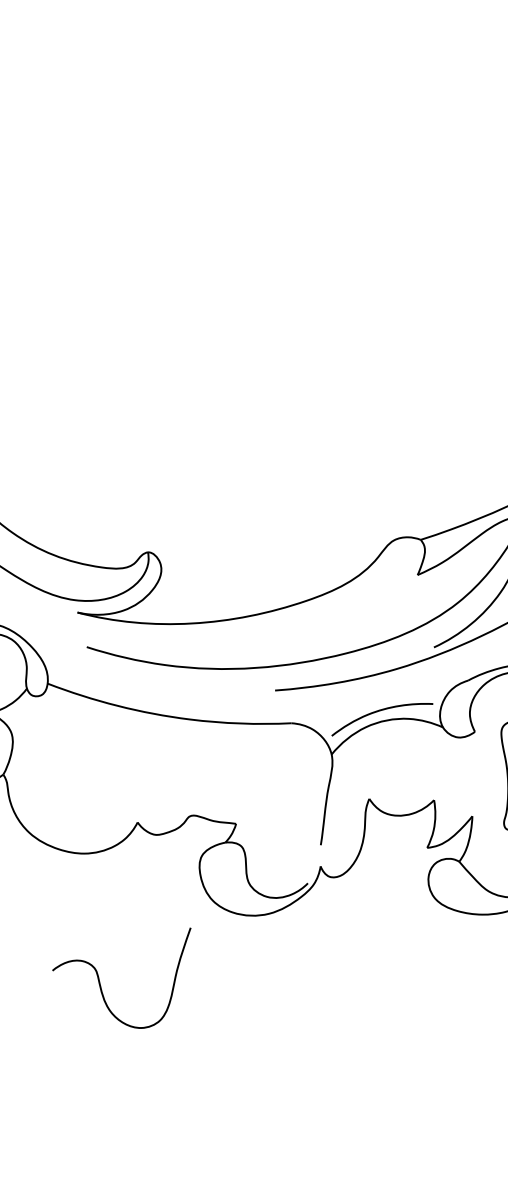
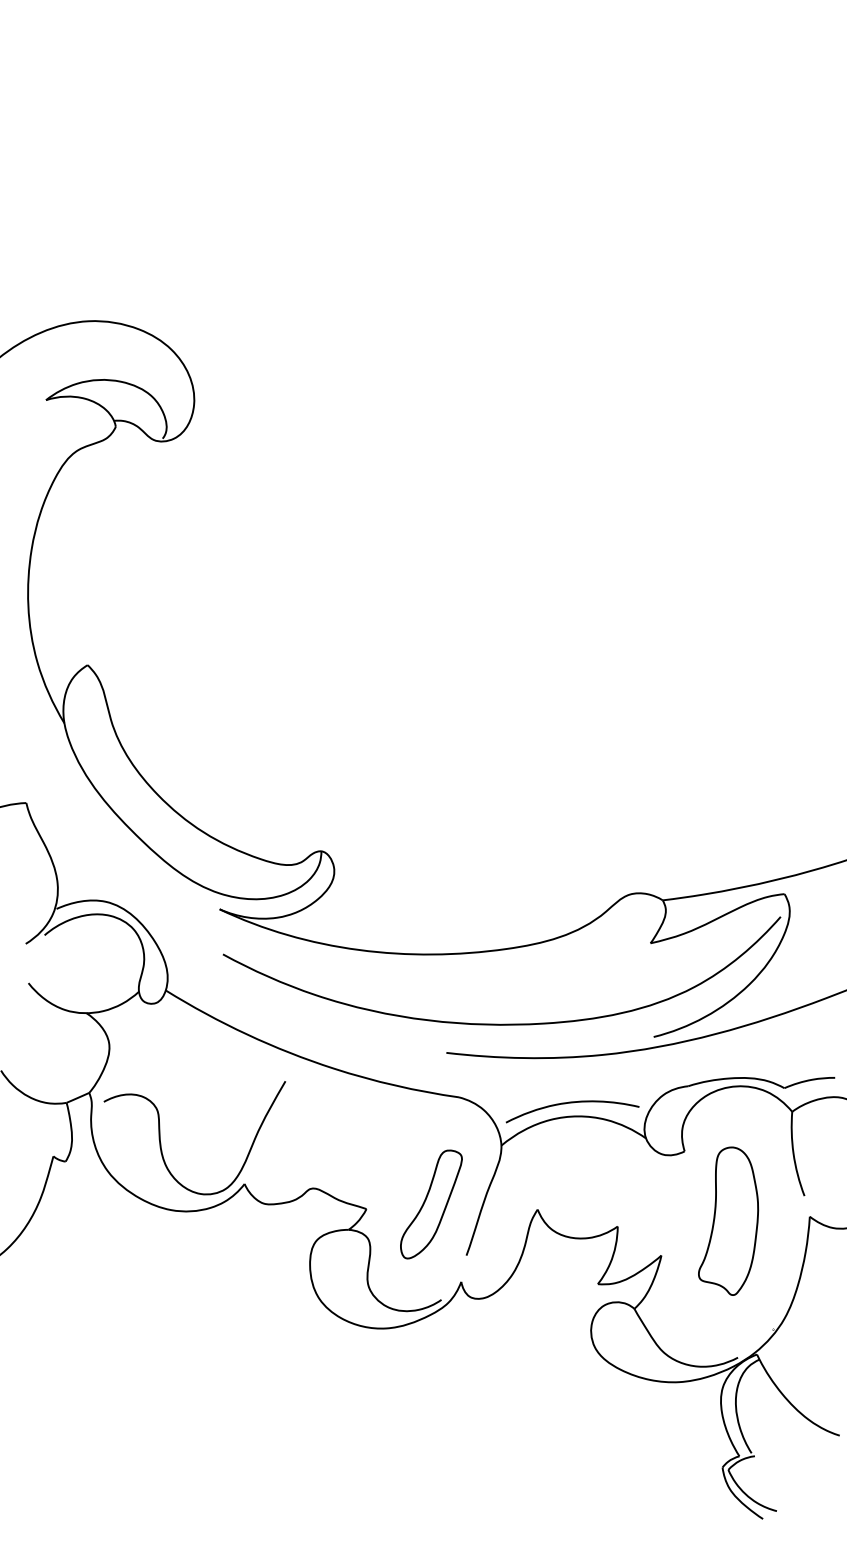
part: (286, 810) -> (431, 1204), added
curve: (103, 994) -> (161, 1143), moved

